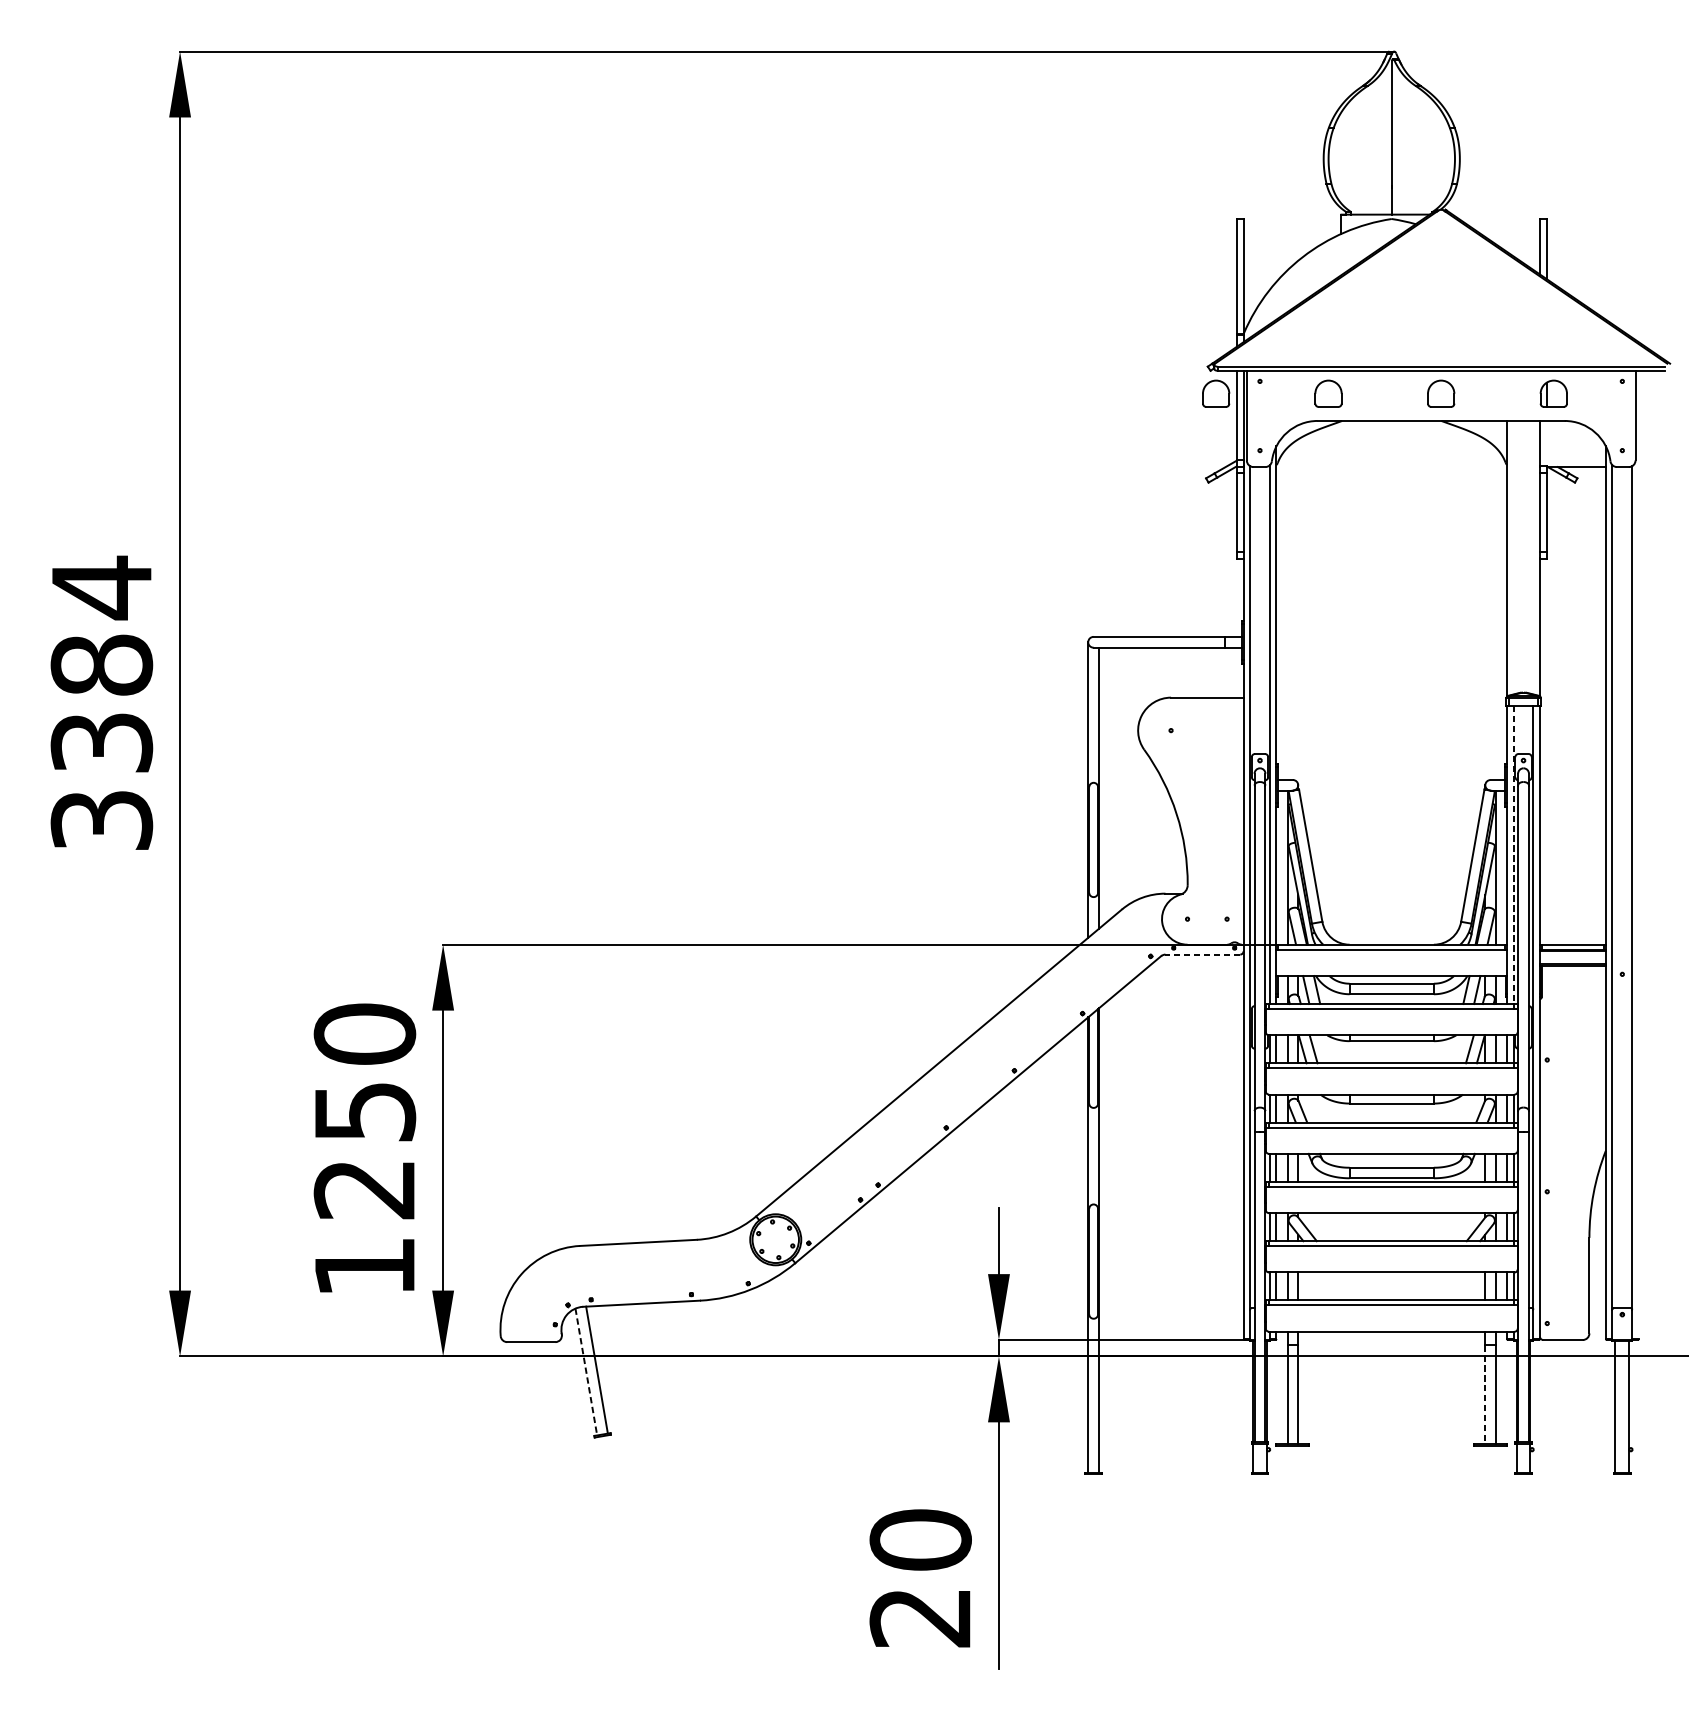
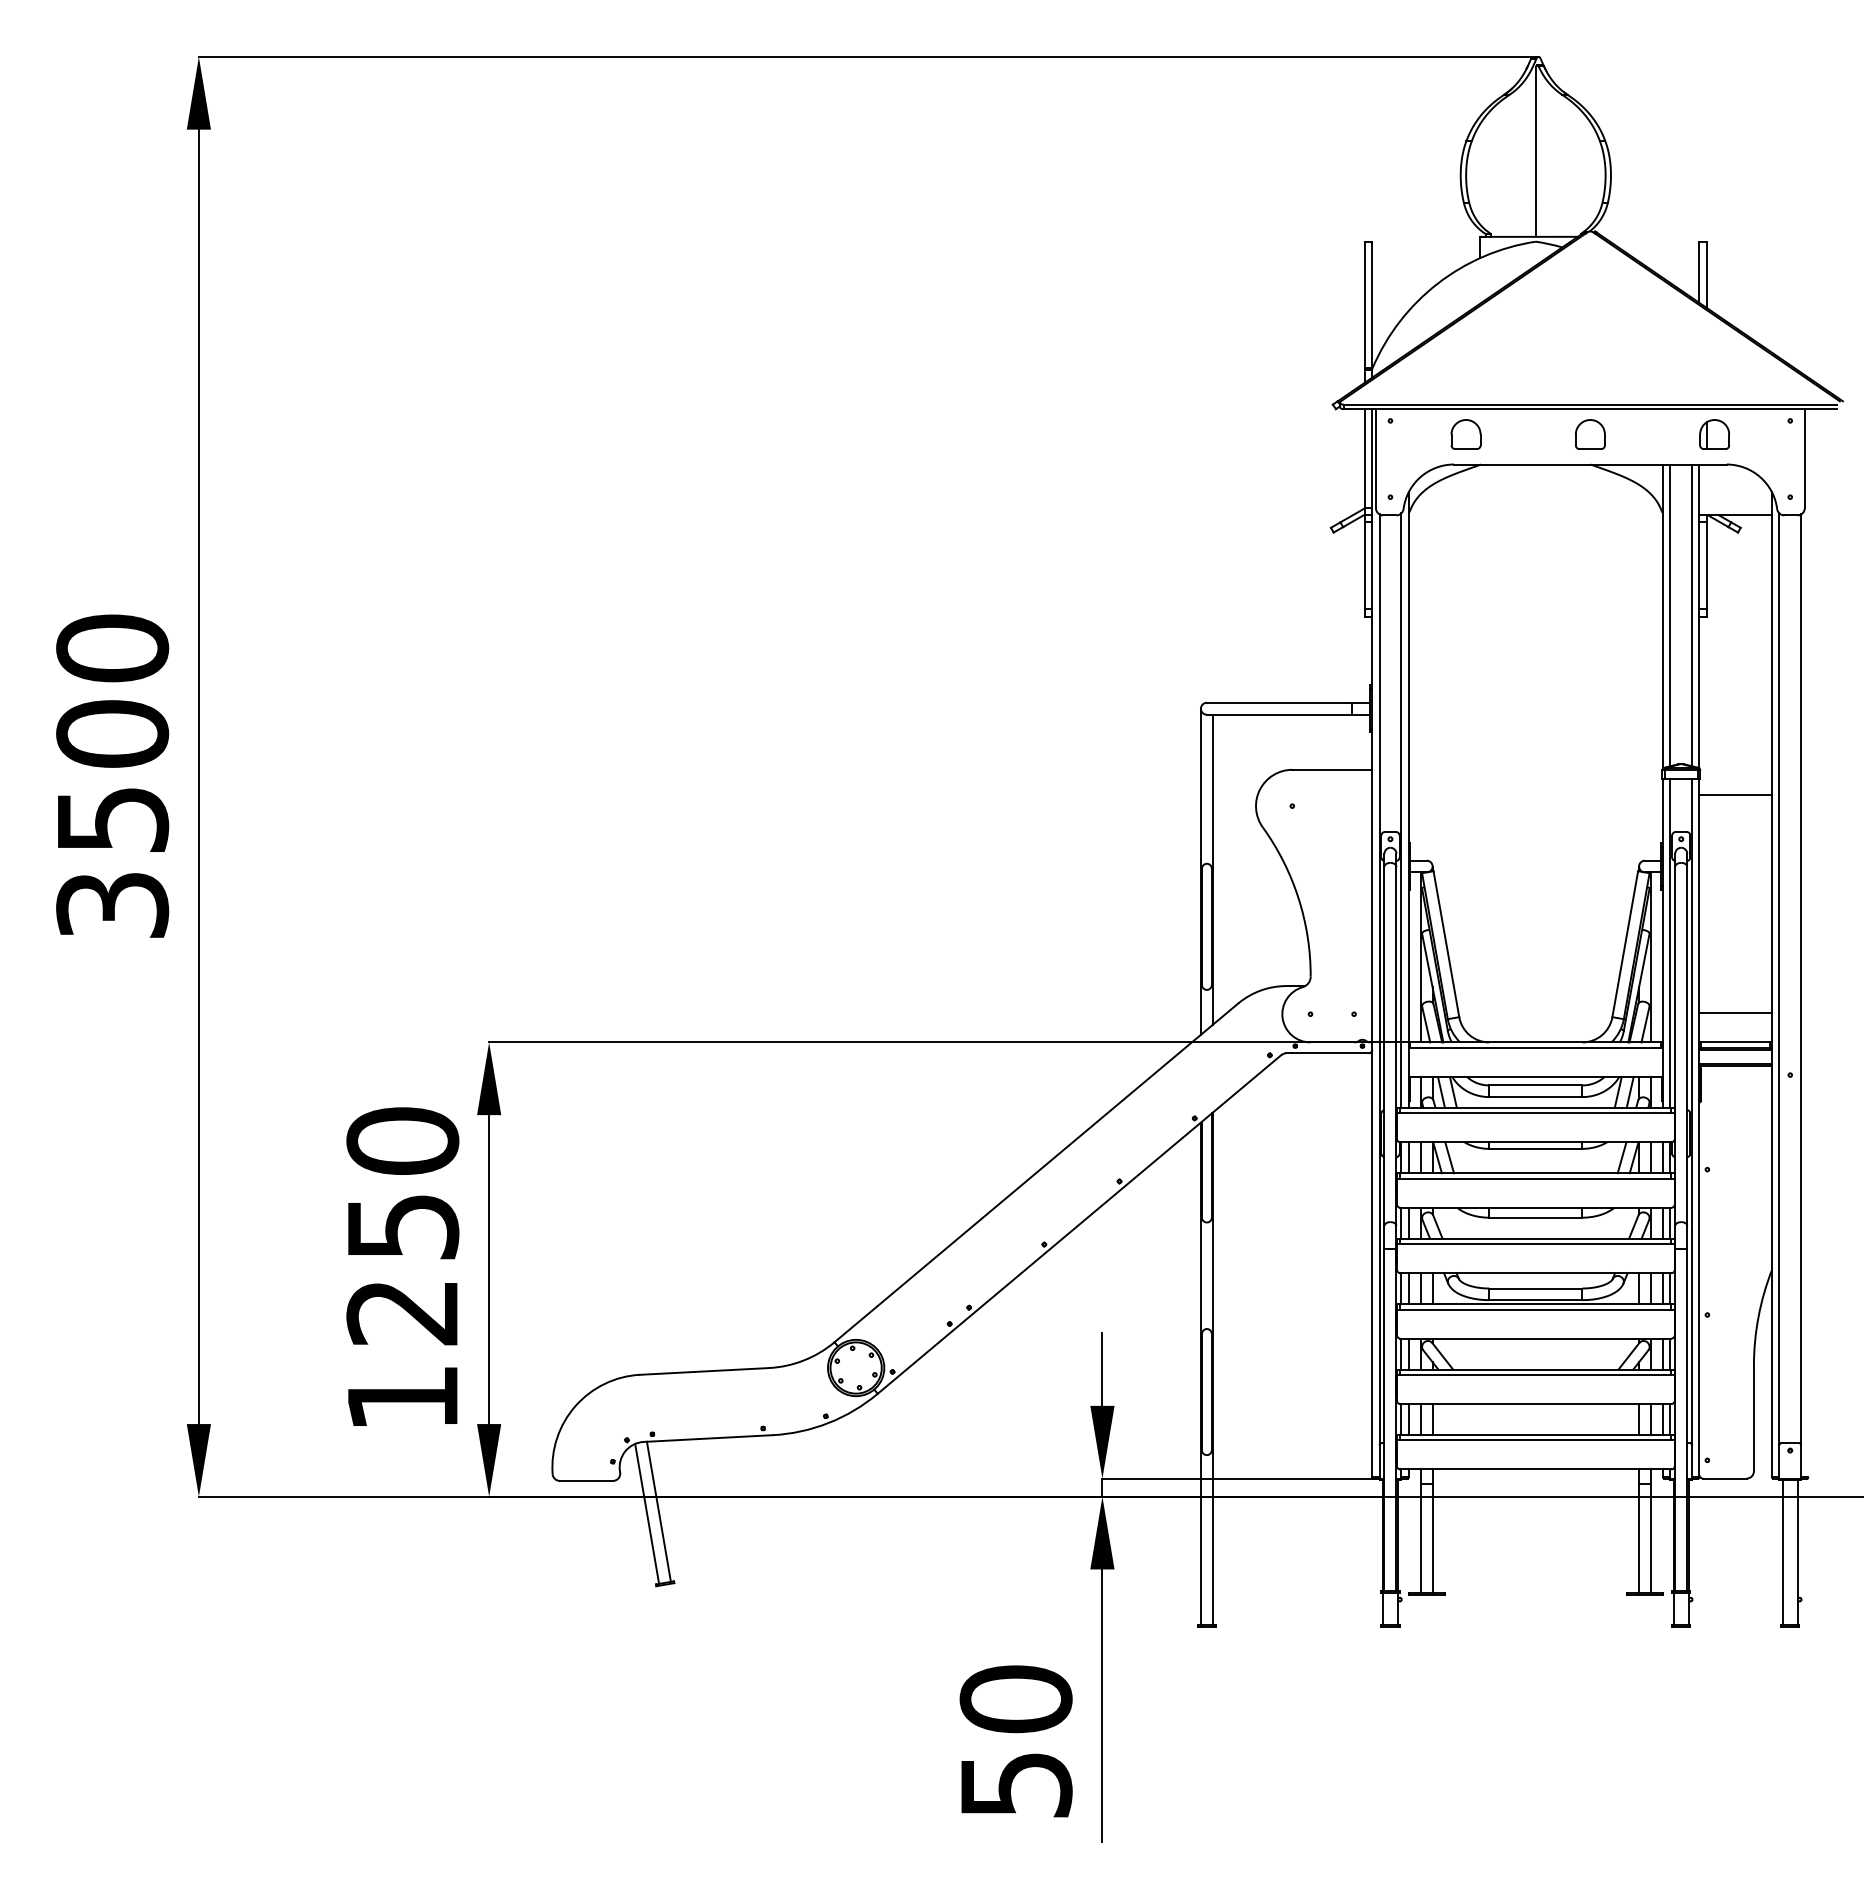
part: (1215, 393) -> (1341, 434), removed
line: (1513, 557) -> (1670, 615), added
line: (1533, 557) -> (1692, 615), added
text: (101, 663) -> (112, 732), 3384 -> 3500
line: (1572, 720) -> (1735, 795), added
line: (1513, 855) -> (1670, 943), dashed -> solid
line: (1572, 918) -> (1735, 1013), added
line: (1202, 954) -> (1326, 1053), dashed -> solid
line: (586, 1372) -> (647, 1514), dashed -> solid
line: (1485, 1394) -> (1639, 1538), dashed -> solid
text: (920, 1618) -> (1015, 1785), 20 -> 50

